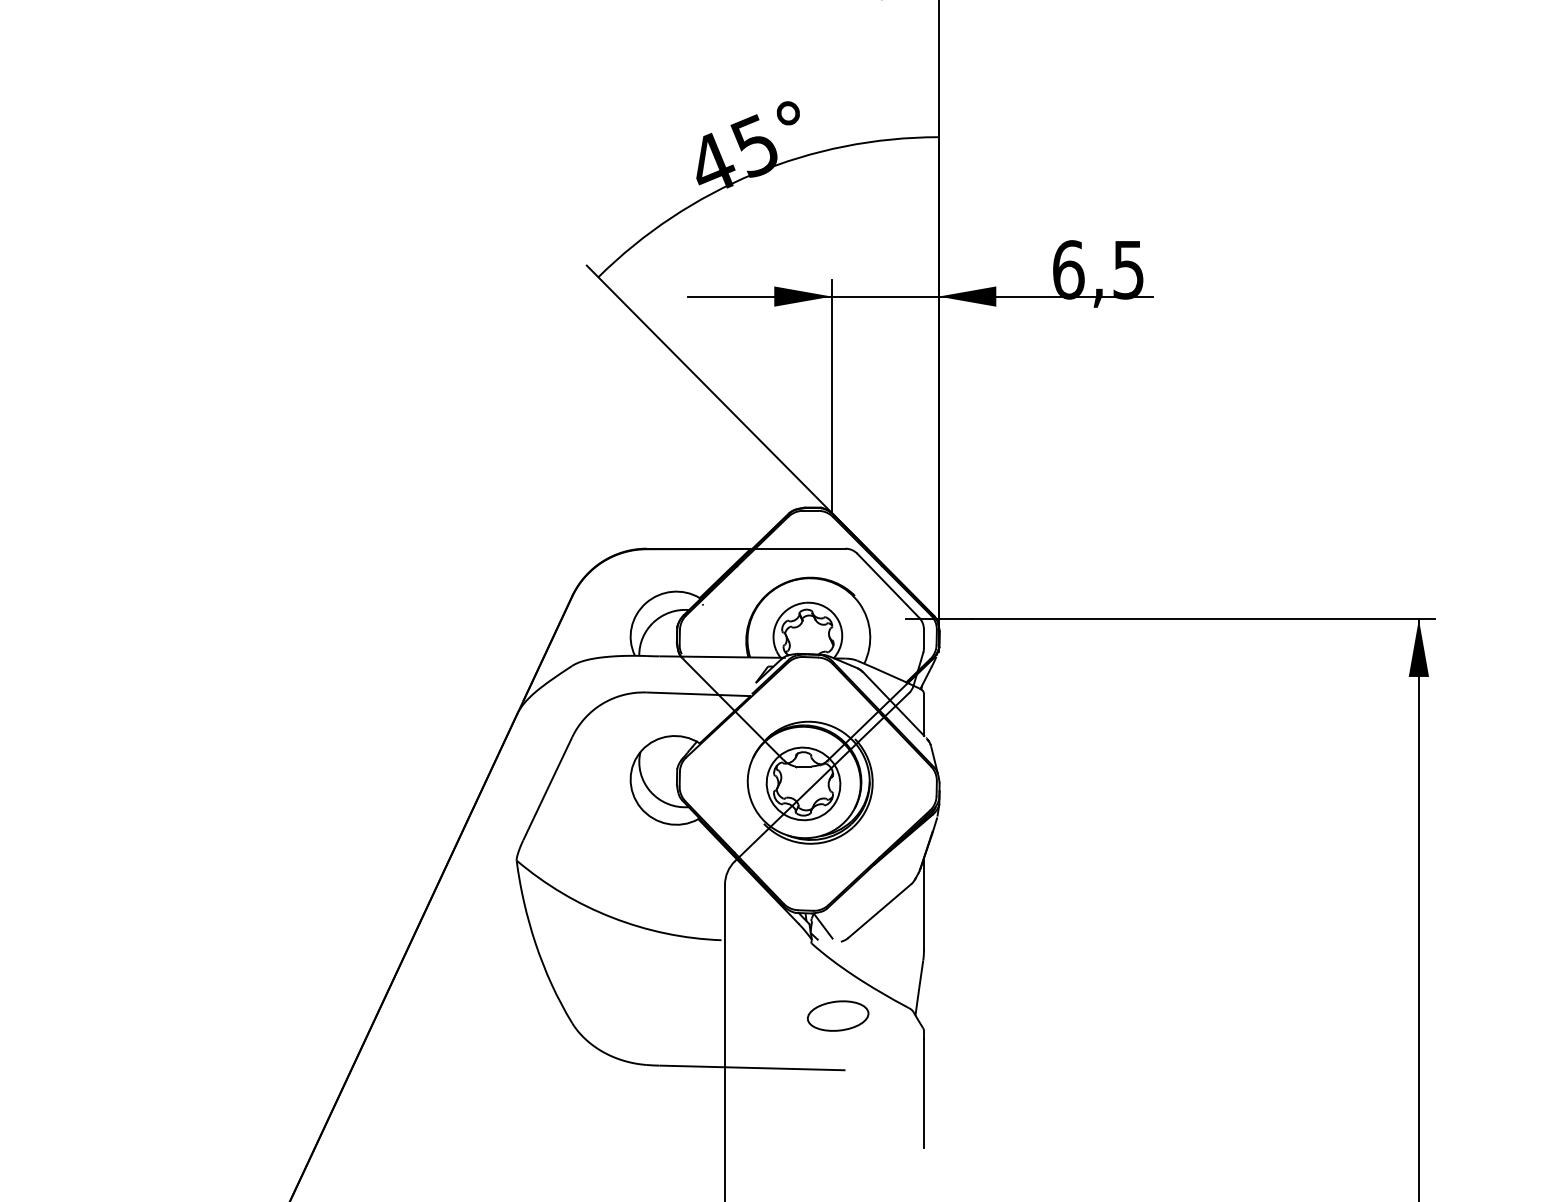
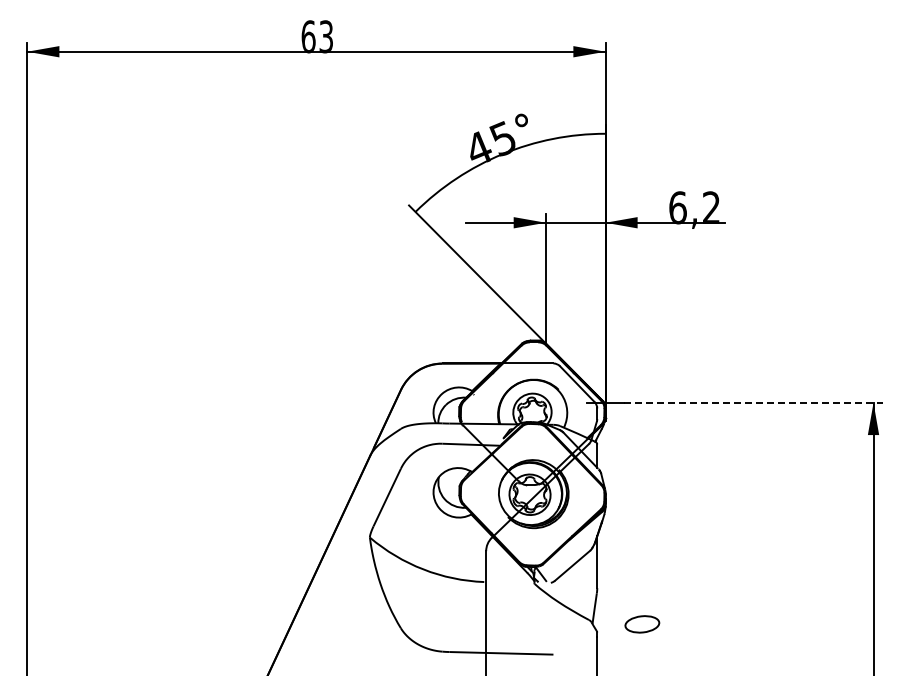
text: (1128, 269) -> (711, 207), 6,5 -> 6,2
line: (1203, 618) -> (753, 402), solid -> dashed
part: (838, 1016) -> (642, 624), moved

